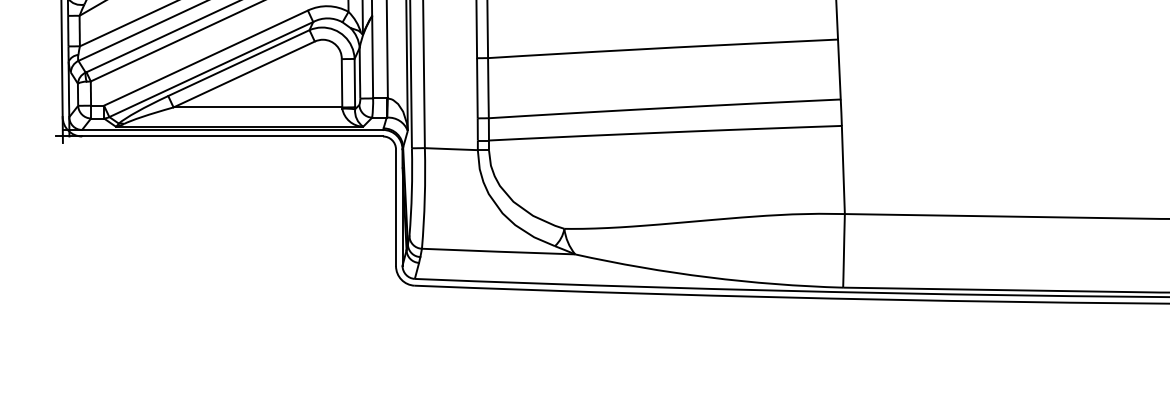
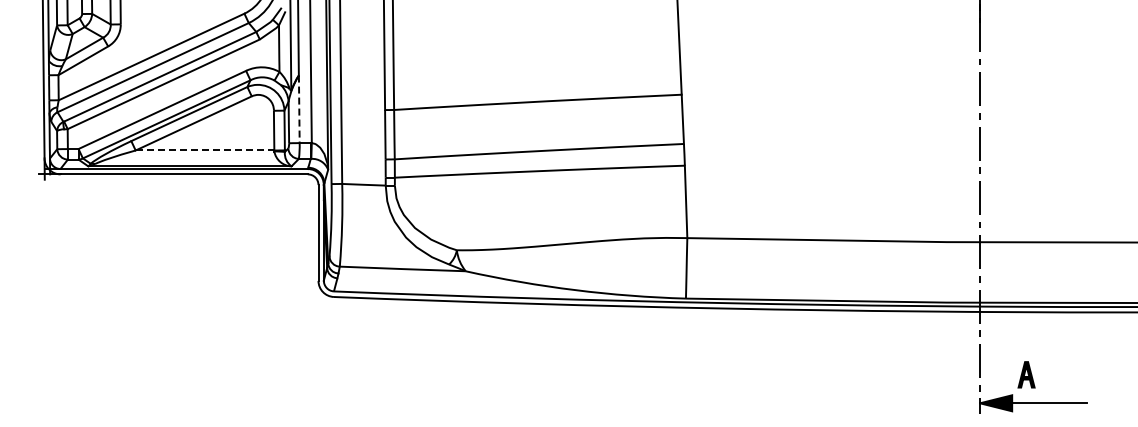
line: (372, 57) -> (299, 109), solid -> dashed
line: (258, 107) -> (205, 150), solid -> dashed

